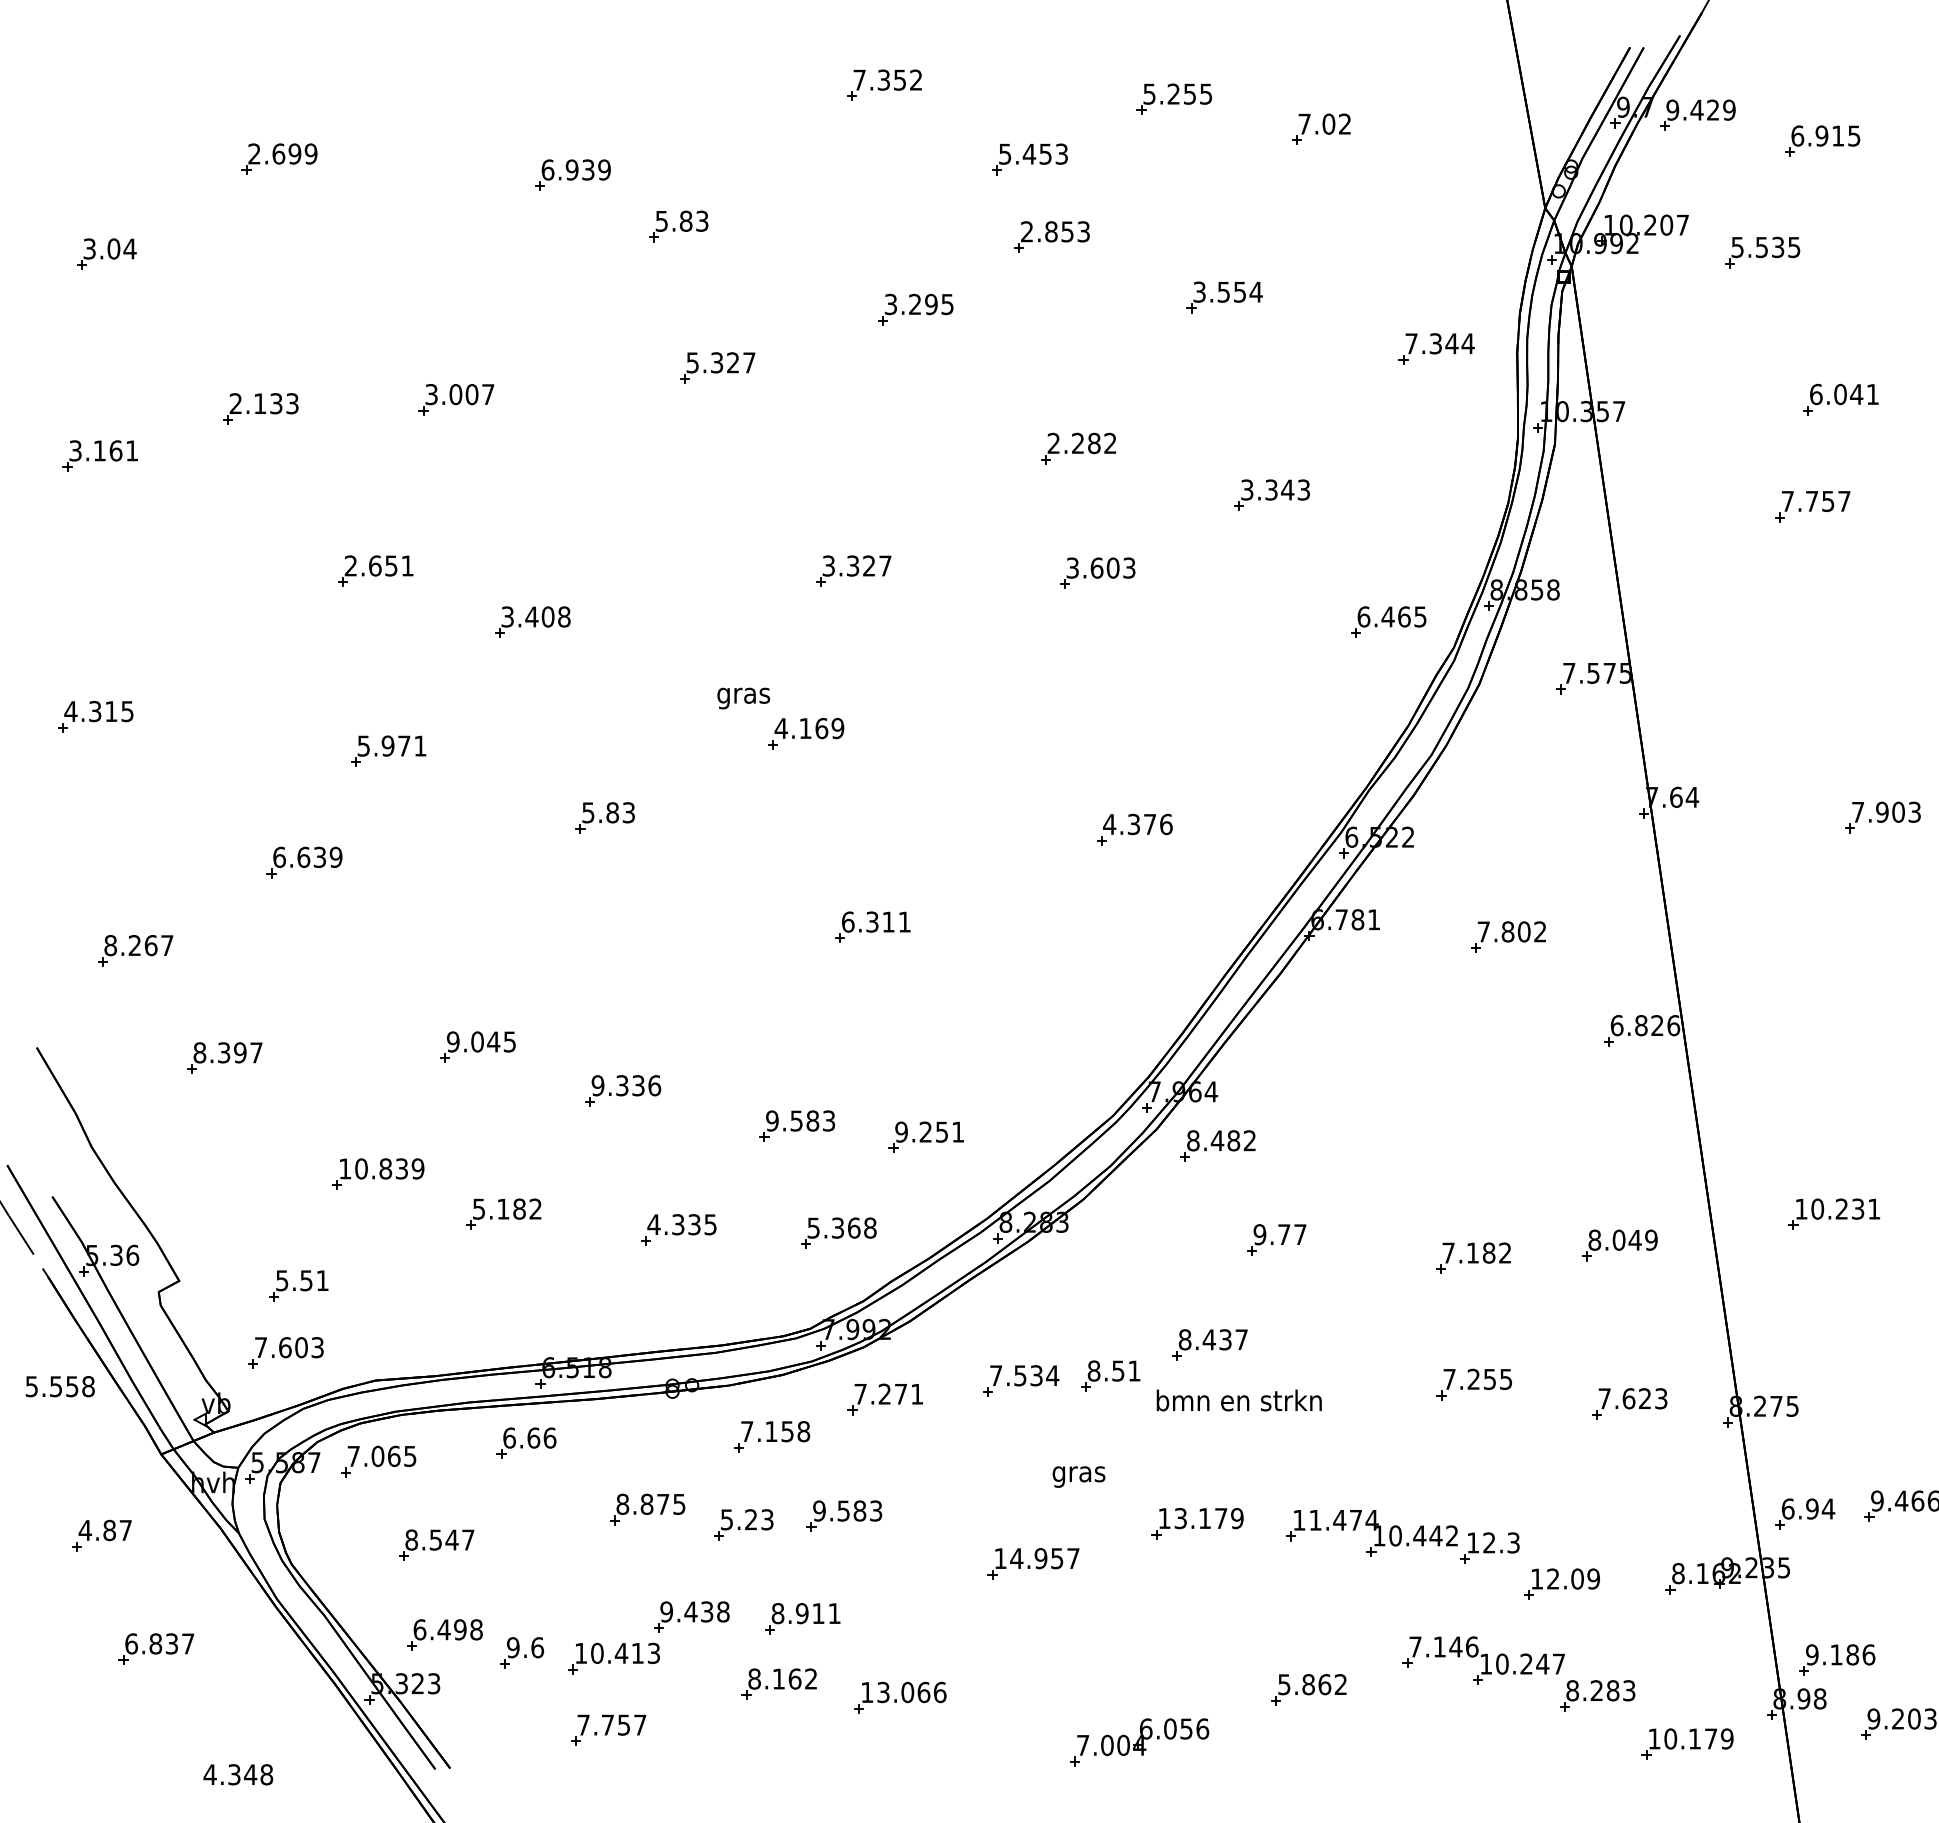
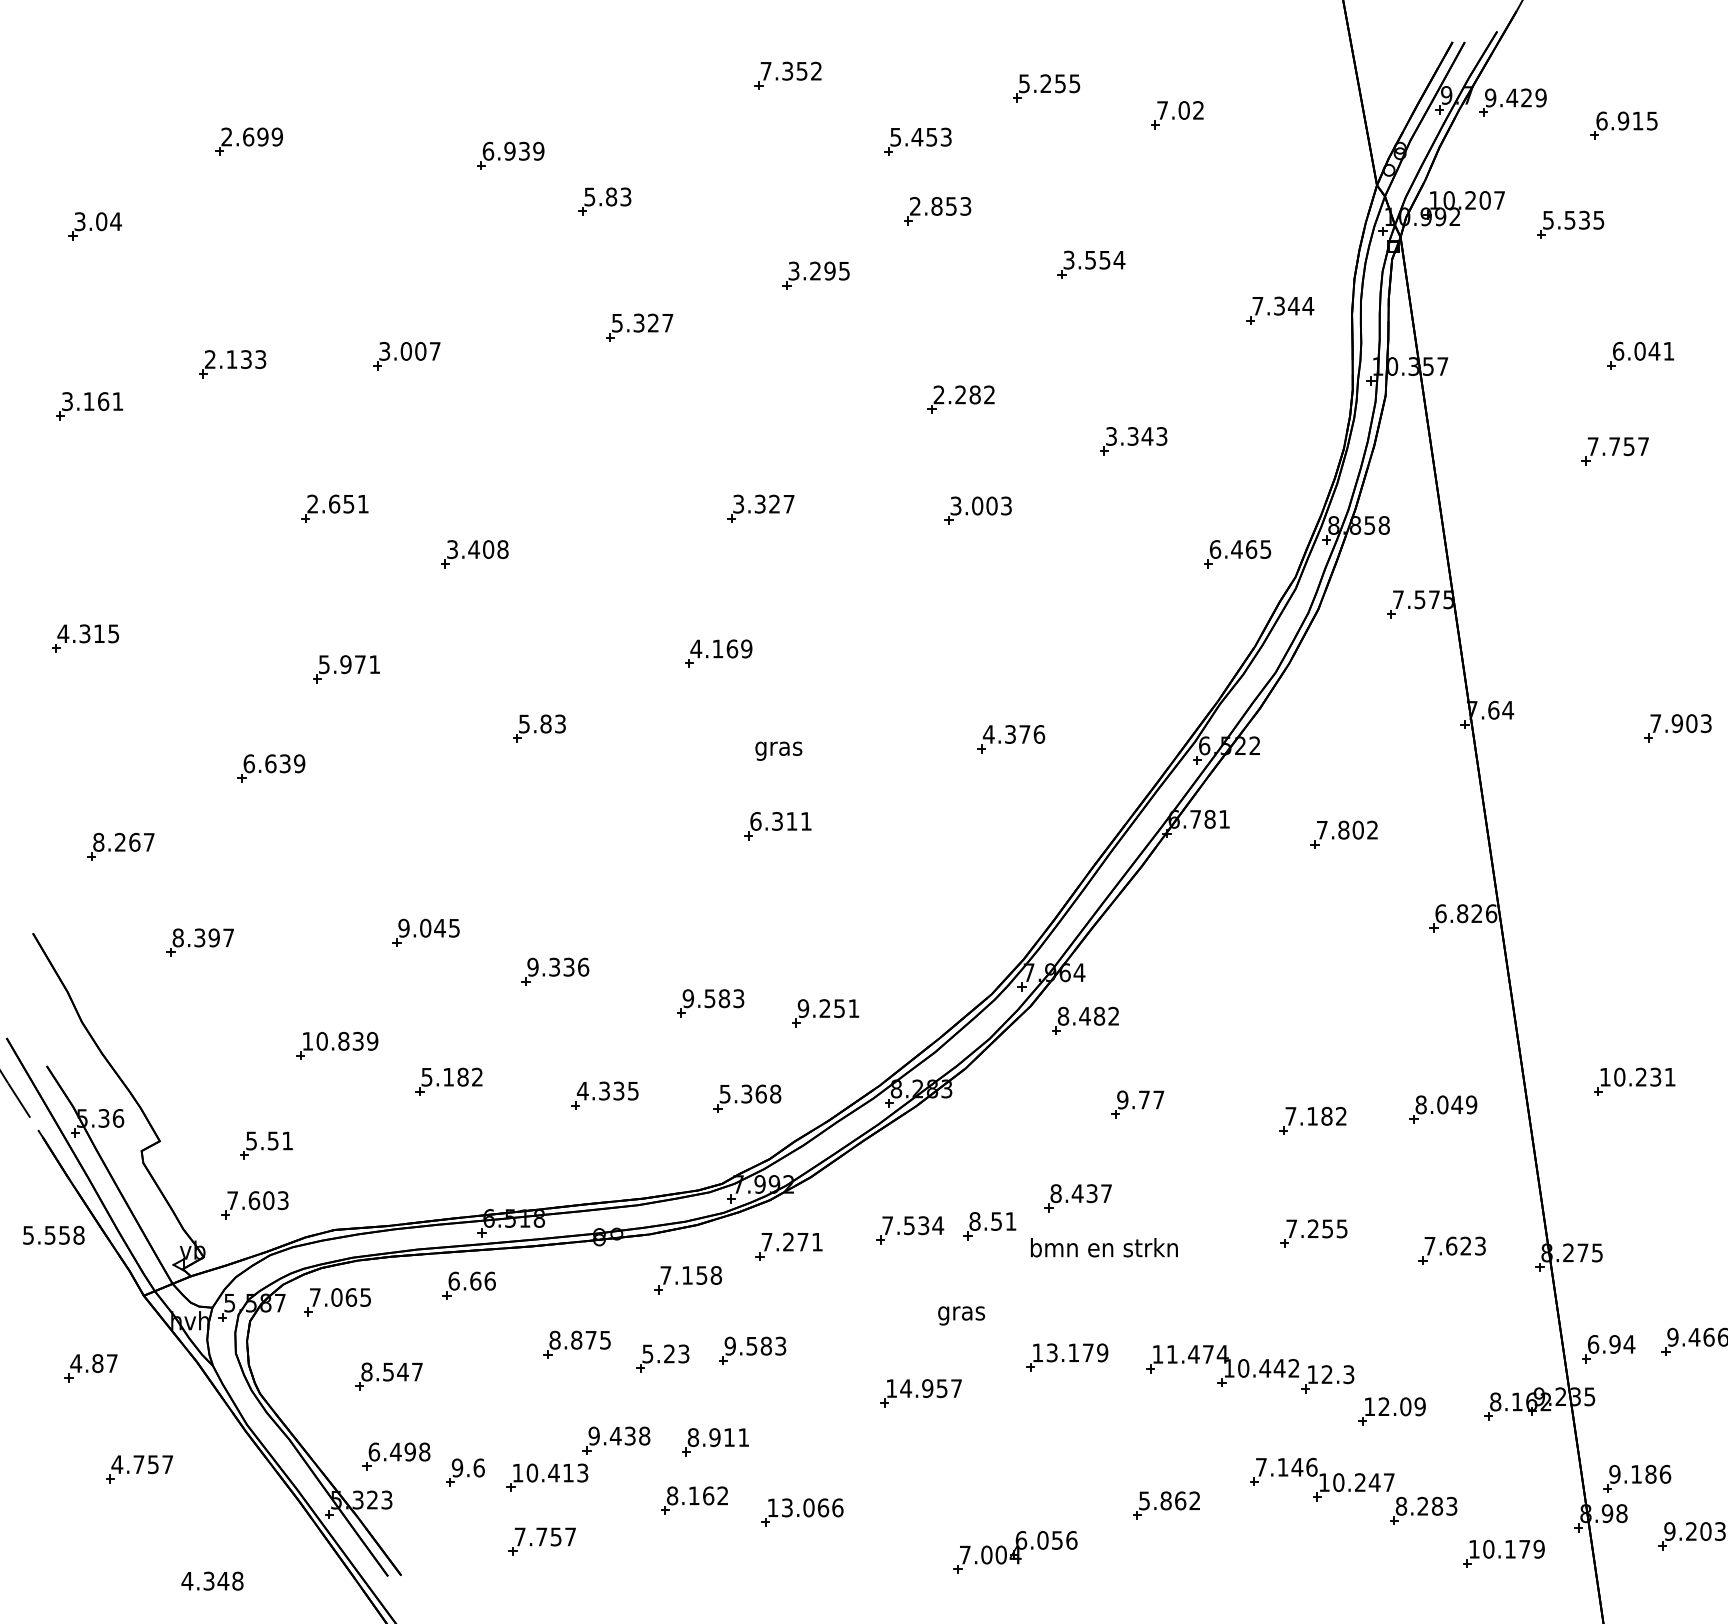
text: (1096, 567) -> (977, 505), 3.603 -> 3.003
text: (743, 697) -> (778, 750), moved
text: (150, 1643) -> (134, 1464), 6.837 -> 4.757

